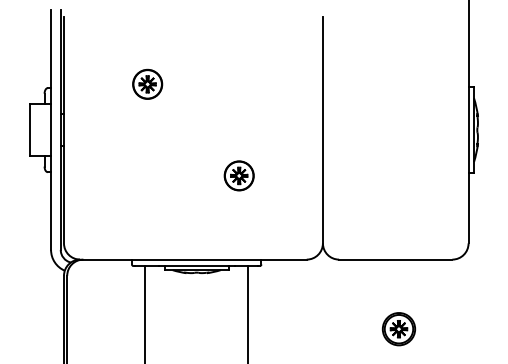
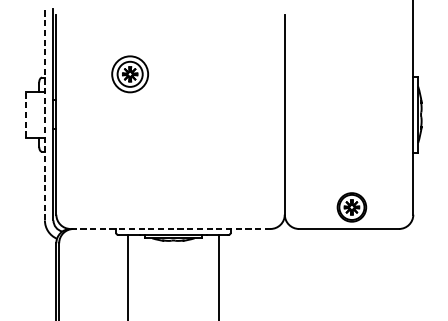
circle: (147, 83) -> (130, 73), size x1.4
line: (30, 130) -> (26, 115), solid -> dashed
line: (51, 130) -> (45, 115), solid -> dashed
part: (238, 175) -> (210, 154), removed
line: (193, 259) -> (170, 228), solid -> dashed
part: (398, 329) -> (351, 207), moved

